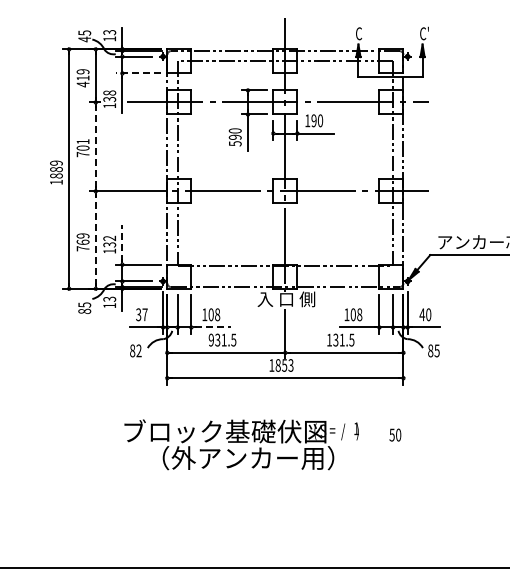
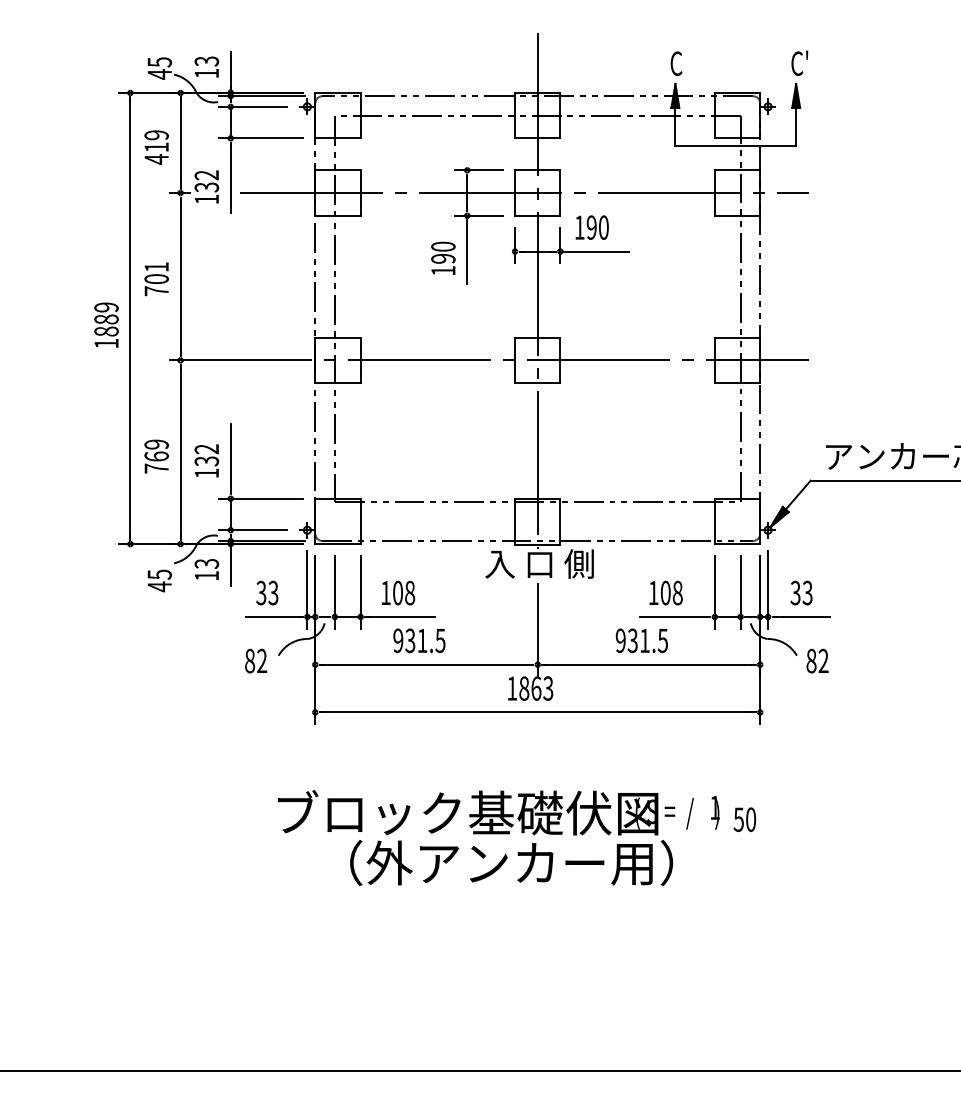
line: (138, 73) -> (261, 138), dashed -> solid
text: (109, 92) -> (206, 174), 138 -> 132
text: (235, 143) -> (443, 270), 590 -> 190
line: (95, 146) -> (180, 276), dashed -> solid
line: (95, 240) -> (180, 453), dashed -> solid
line: (122, 242) -> (230, 456), dashed -> solid
text: (84, 311) -> (159, 586), 85 -> 45
text: (144, 314) -> (272, 592), 37 -> 33
text: (425, 314) -> (801, 592), 40 -> 33
line: (213, 327) -> (402, 616), dashed -> solid
text: (329, 339) -> (620, 639), 131.5 -> 931.5
text: (436, 350) -> (822, 660), 85 -> 82
text: (284, 365) -> (536, 688), 1853 -> 1863
text: (241, 444) -> (498, 837), moved

